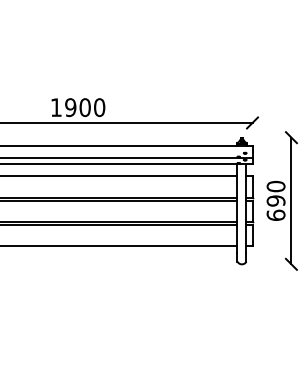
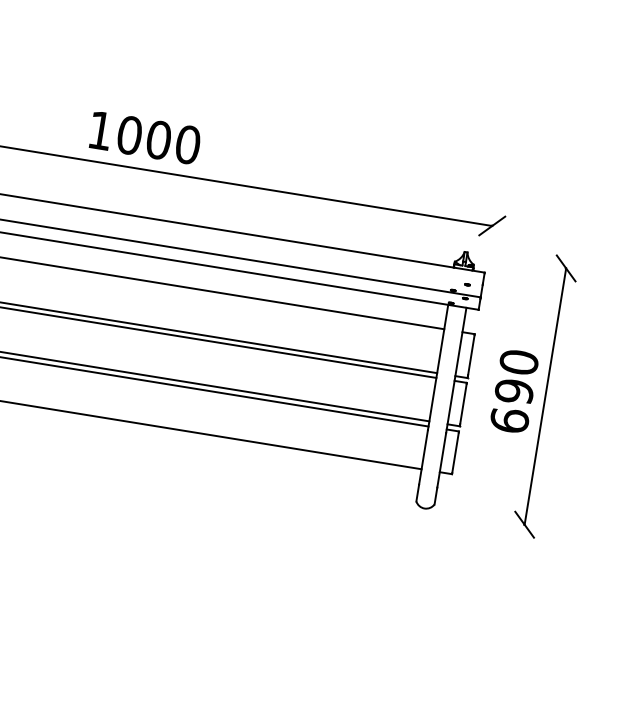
text: (70, 107) -> (129, 135), 1900 -> 1000

